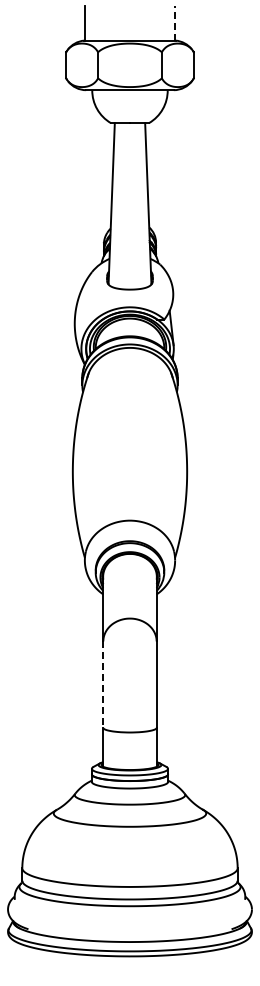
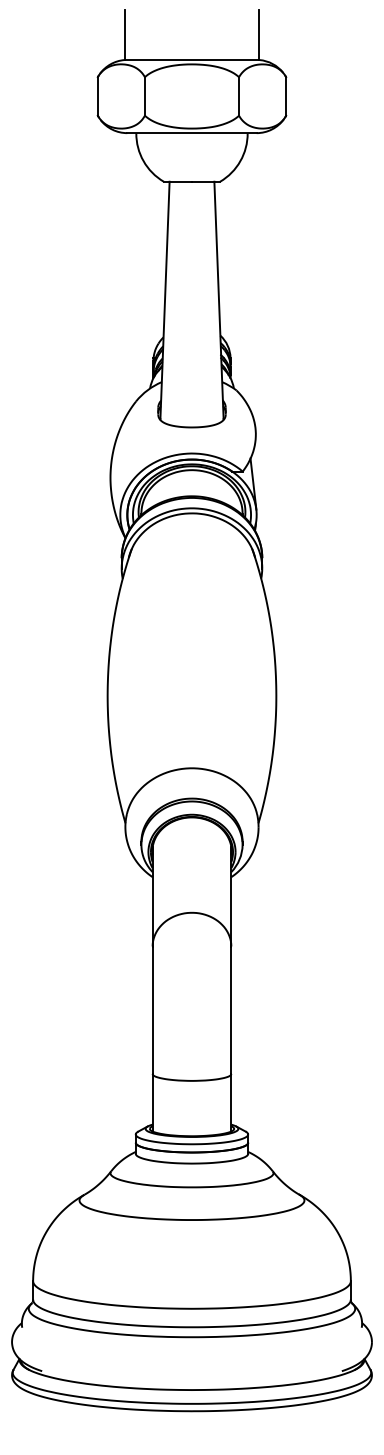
line: (175, 23) -> (259, 34), dashed -> solid
line: (103, 685) -> (152, 1011), dashed -> solid

